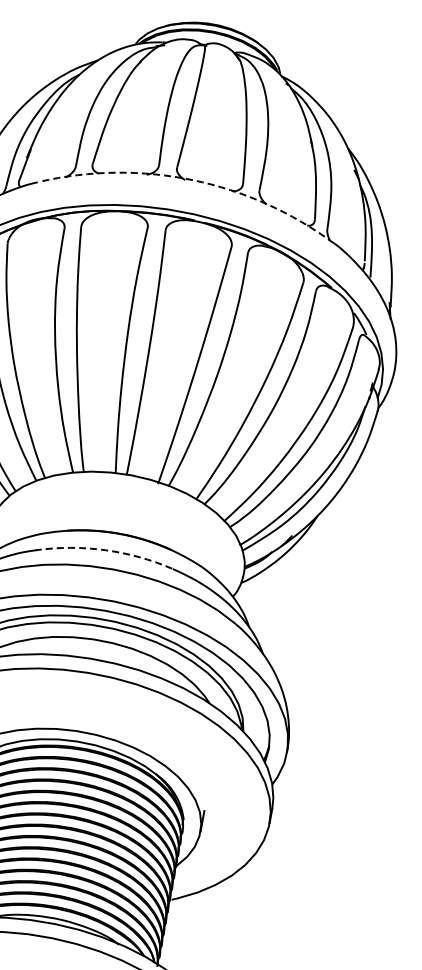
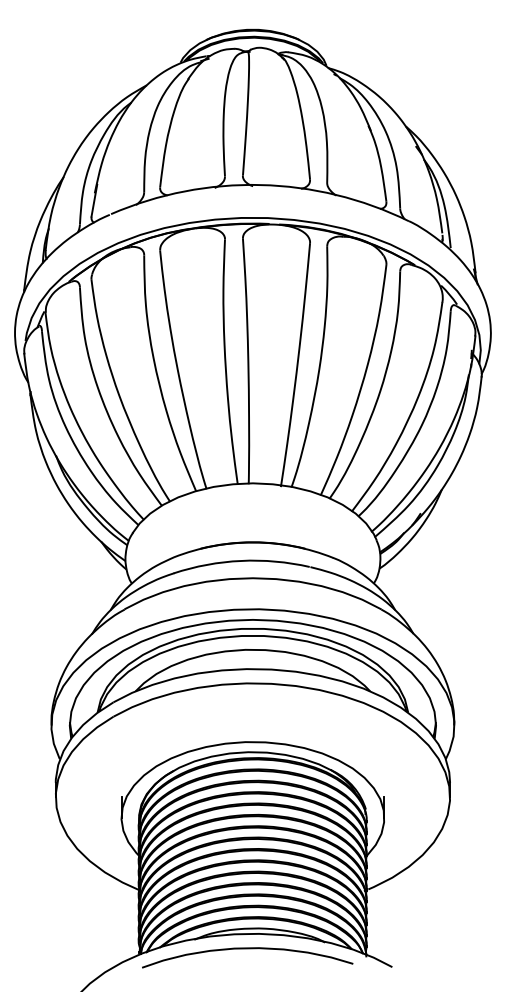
arc: (192, 180) -> (260, 185), dashed -> solid
arc: (105, 549) -> (241, 560), dashed -> solid

